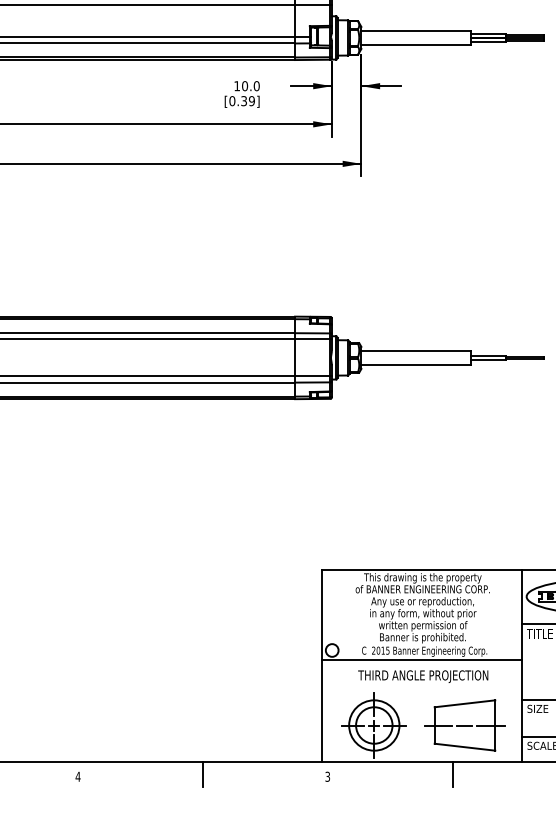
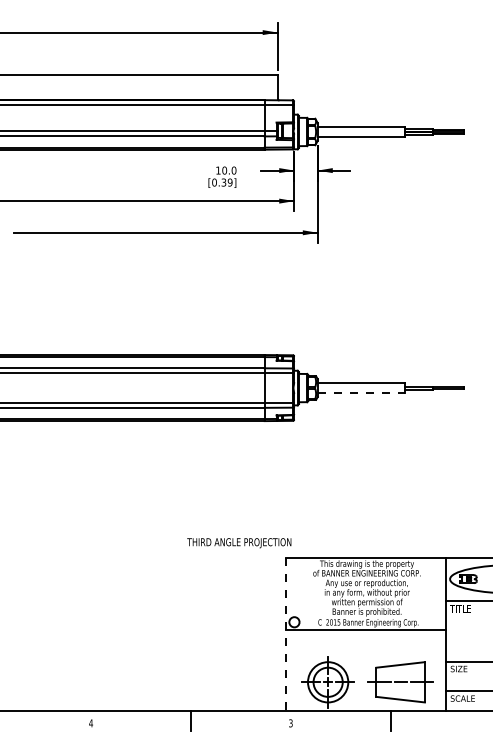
line: (415, 364) -> (361, 393), solid -> dashed
line: (322, 665) -> (286, 634), solid -> dashed
text: (423, 677) -> (239, 543), moved

